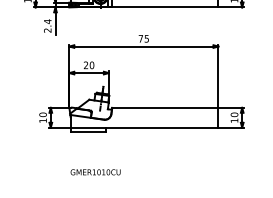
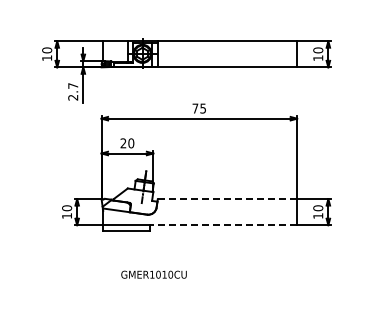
text: (47, 21) -> (73, 85), 2.4 -> 2.7
line: (165, 108) -> (227, 199), solid -> dashed
line: (162, 127) -> (223, 225), solid -> dashed
text: (95, 172) -> (153, 274), moved

